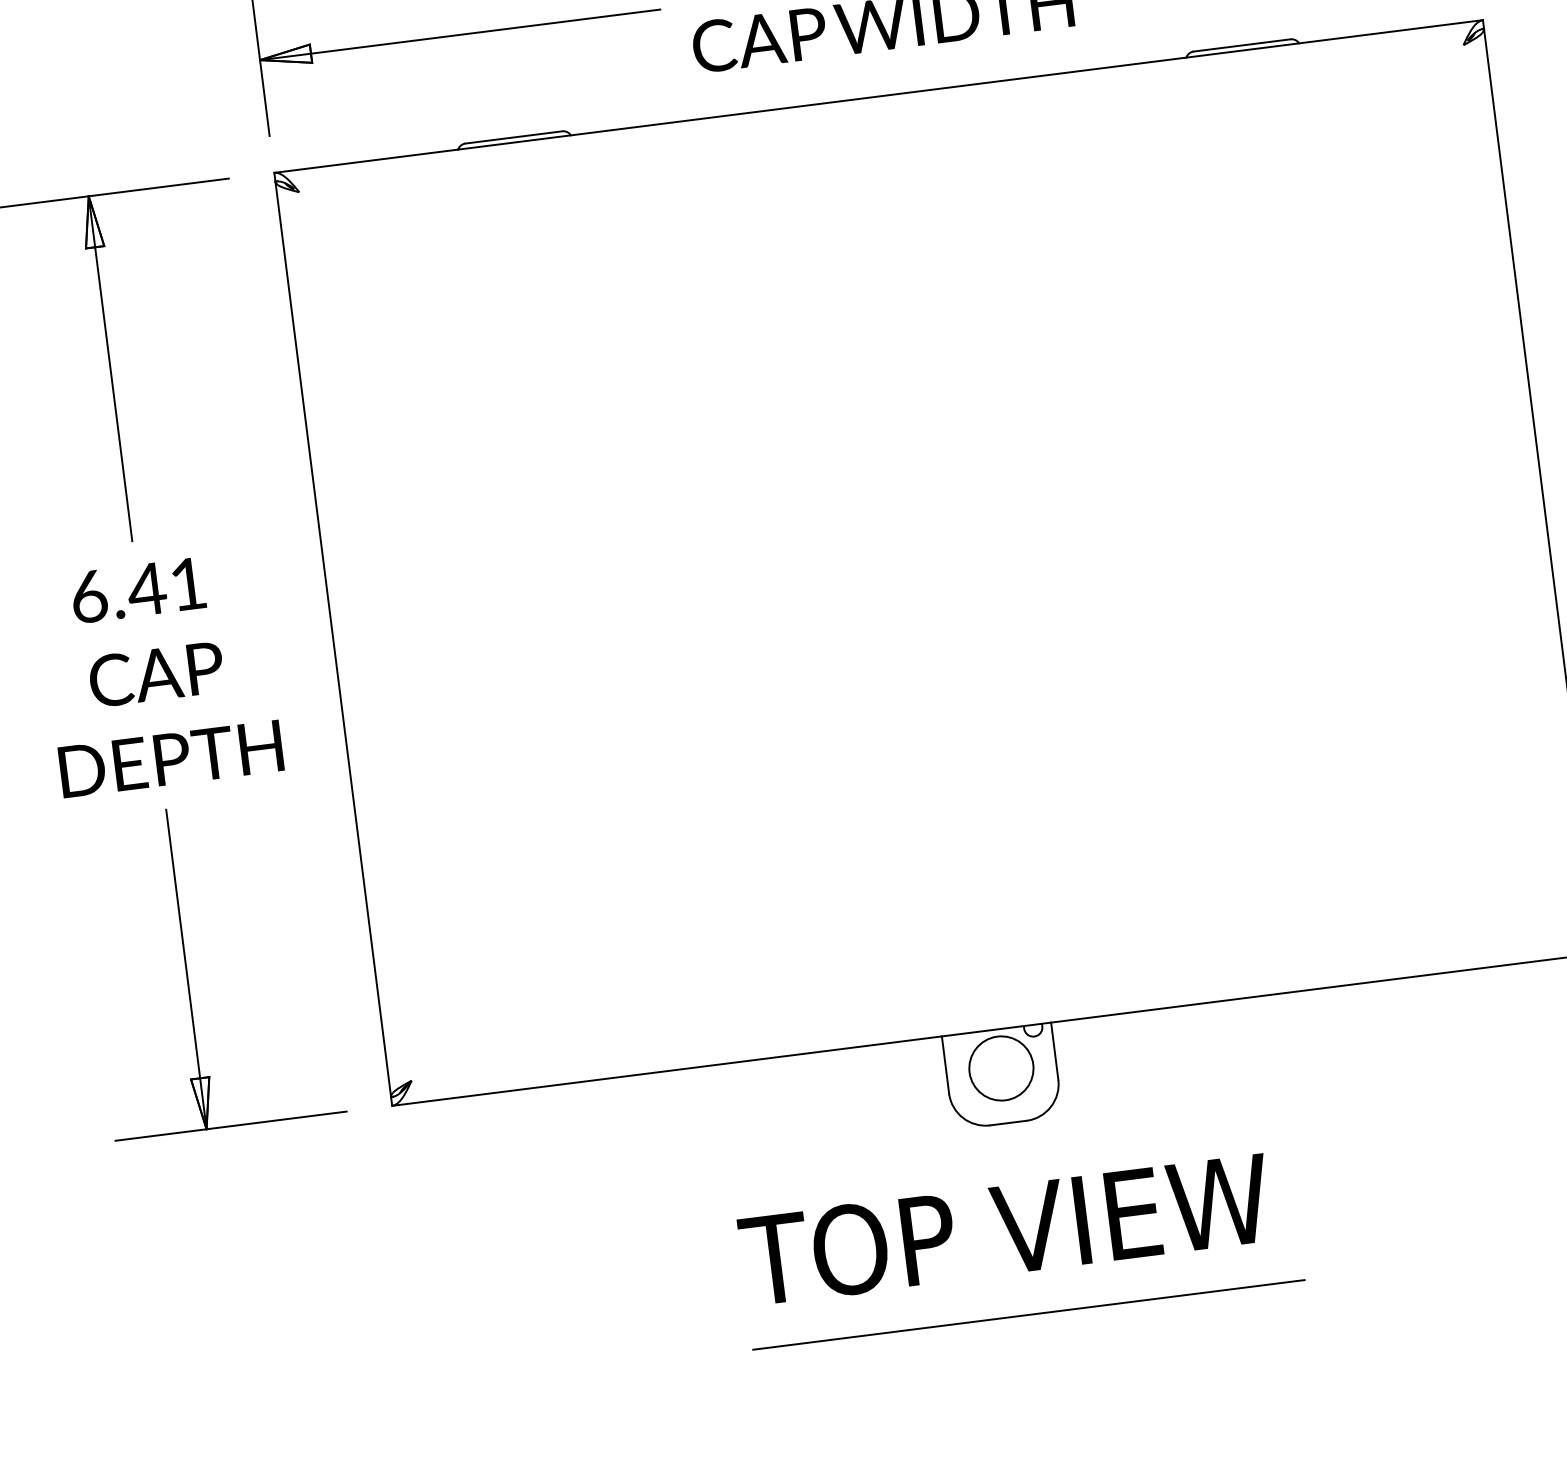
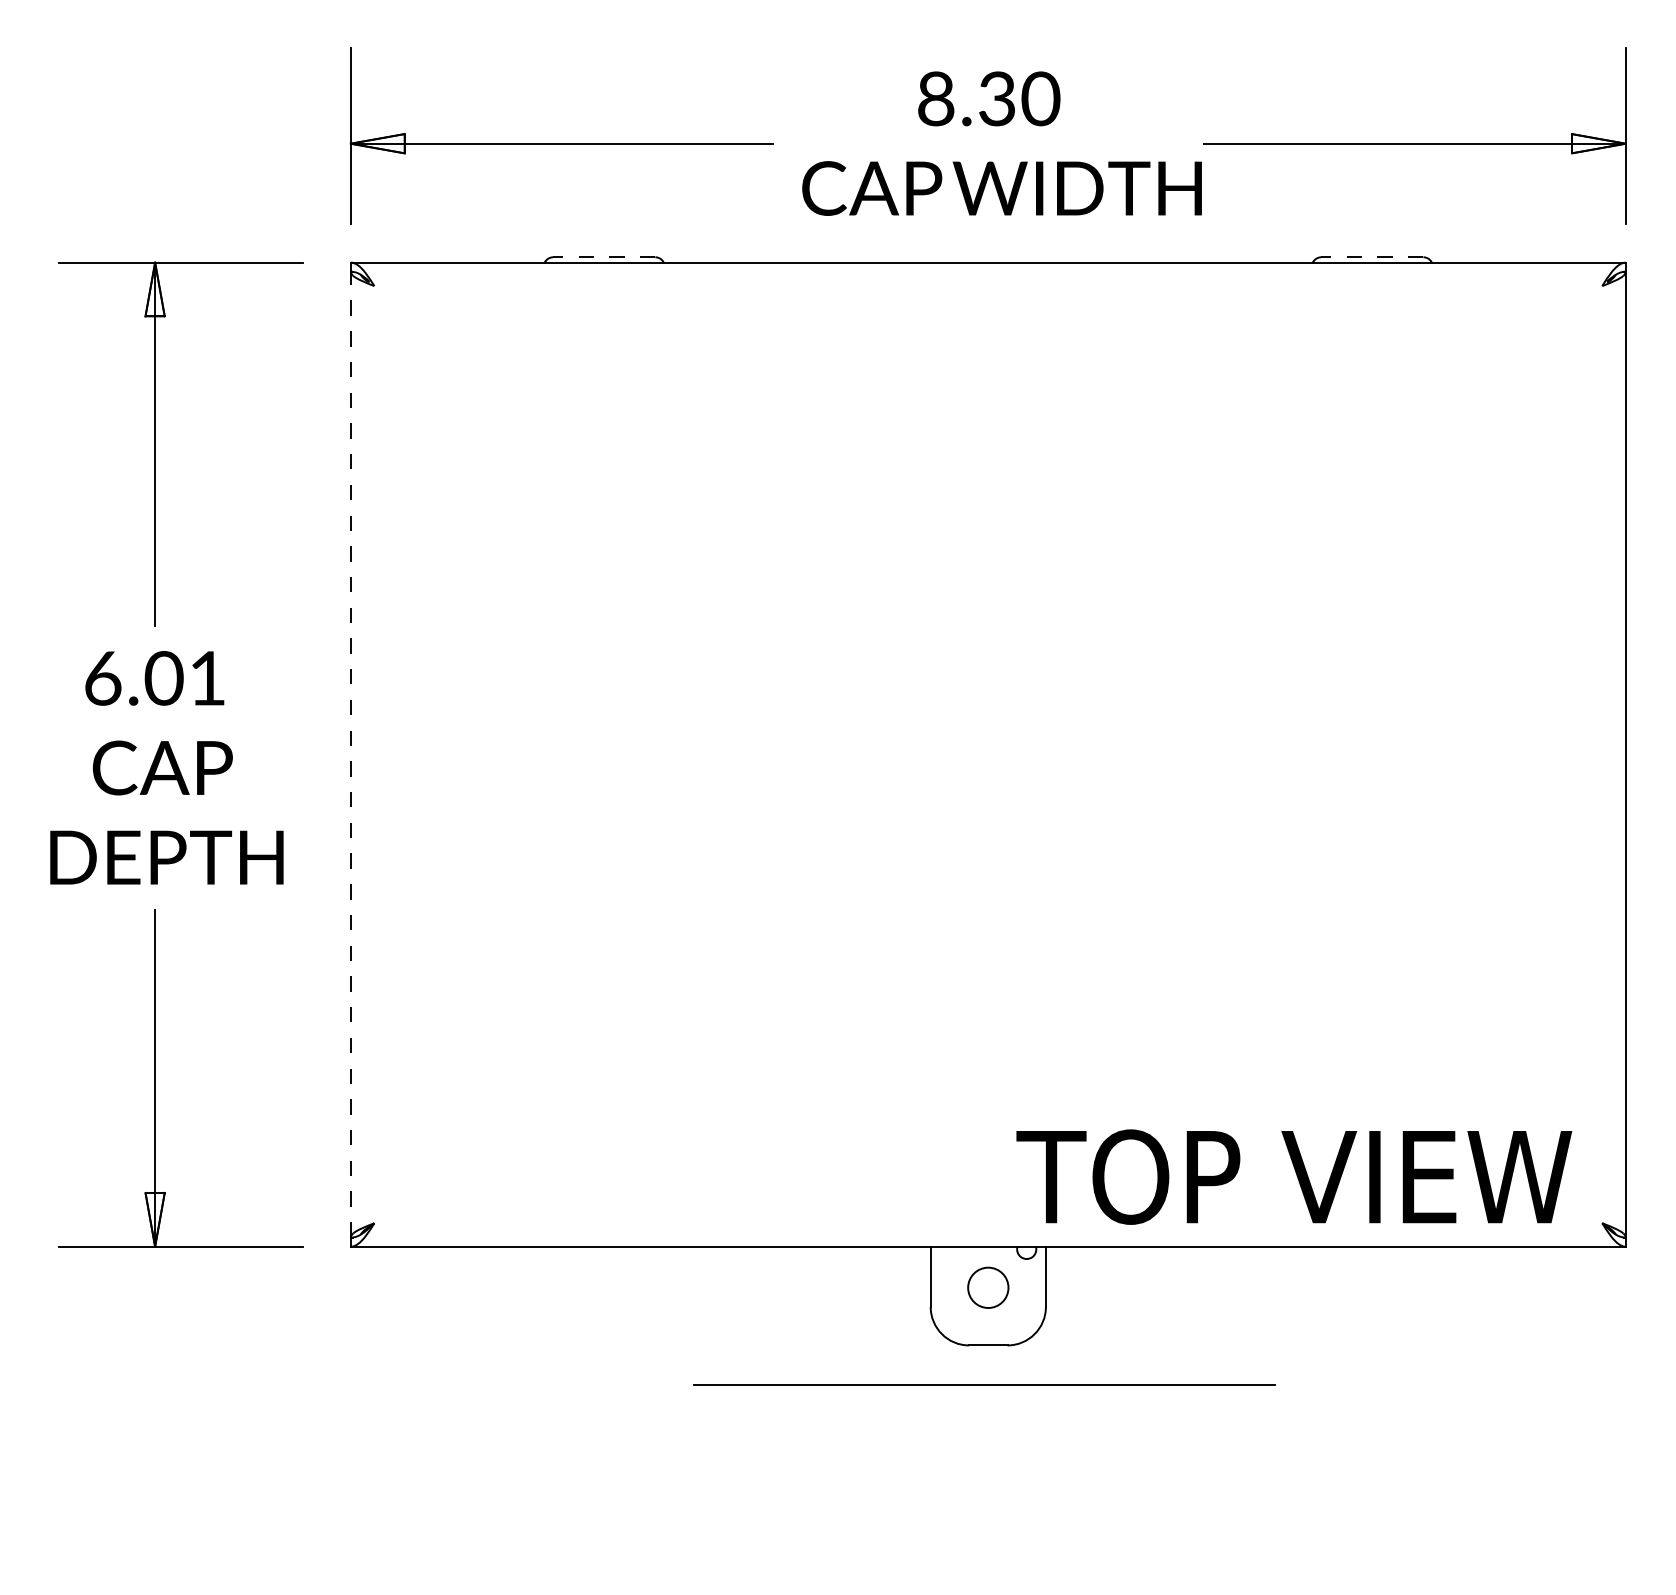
line: (1241, 45) -> (1371, 257), solid -> dashed
line: (513, 137) -> (603, 257), solid -> dashed
text: (146, 589) -> (163, 678), 6.41 -> 6.01
line: (332, 639) -> (350, 754), solid -> dashed
circle: (1000, 1068) -> (987, 1287), size x0.6
text: (1005, 1229) -> (1294, 1176), moved
line: (1028, 1314) -> (984, 1384), moved

